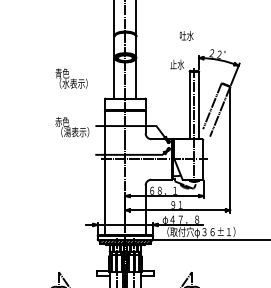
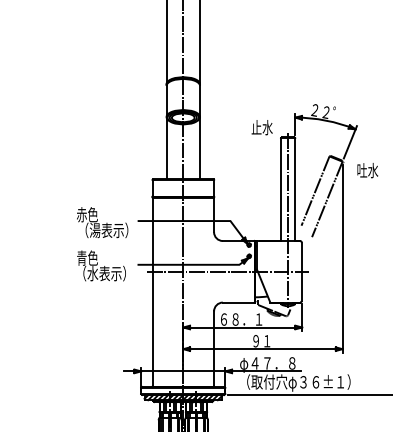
text: (186, 35) -> (367, 169), moved
text: (71, 78) -> (101, 265), moved

